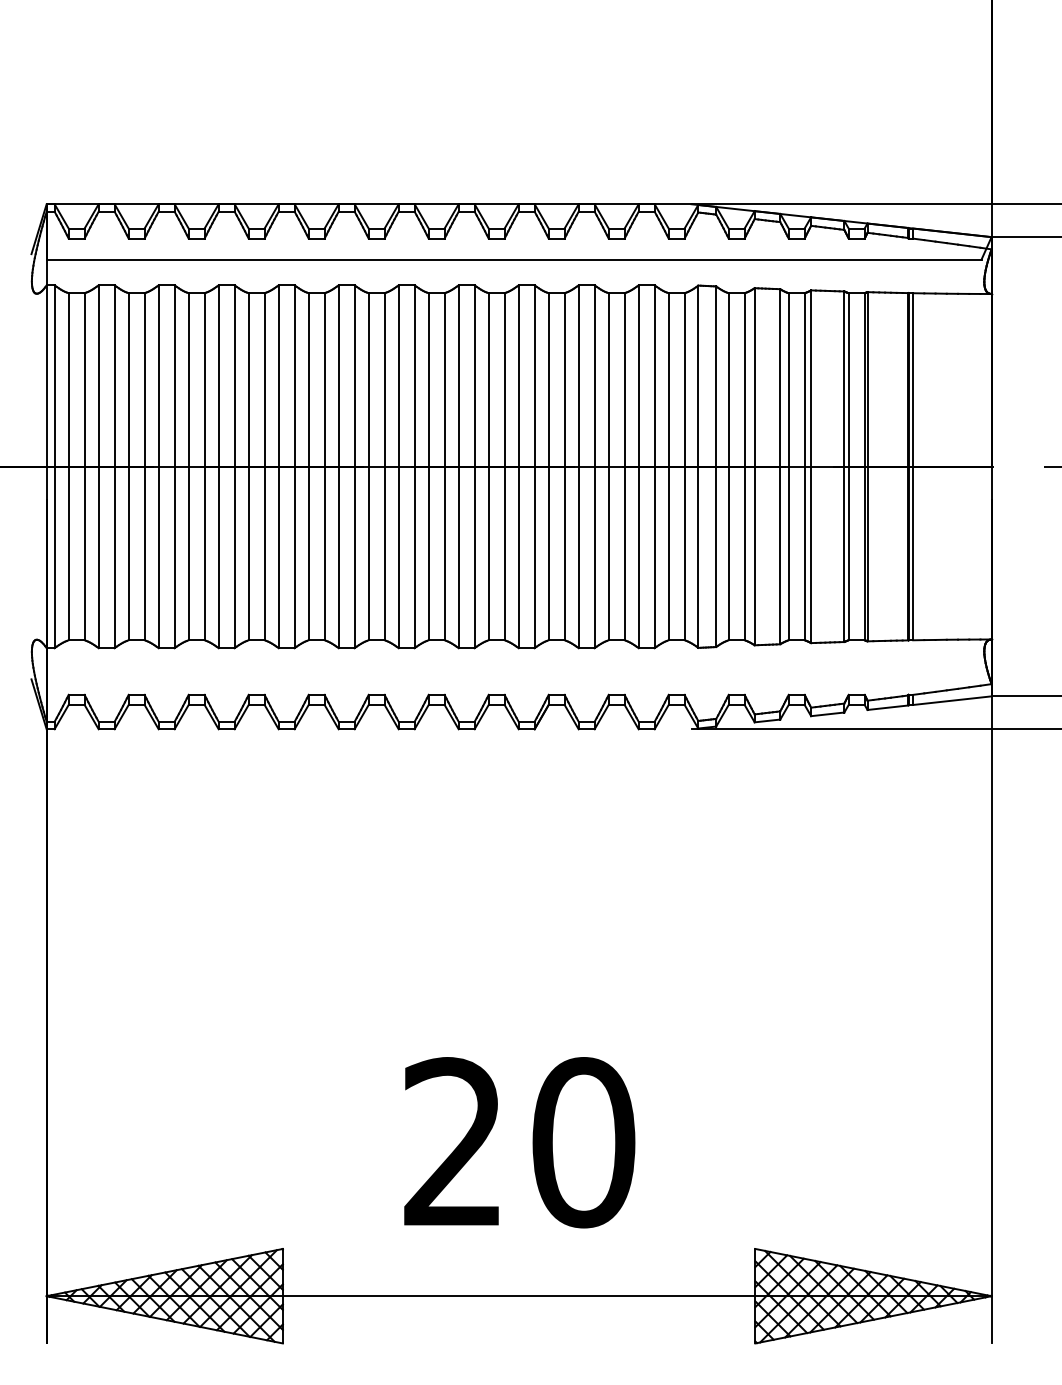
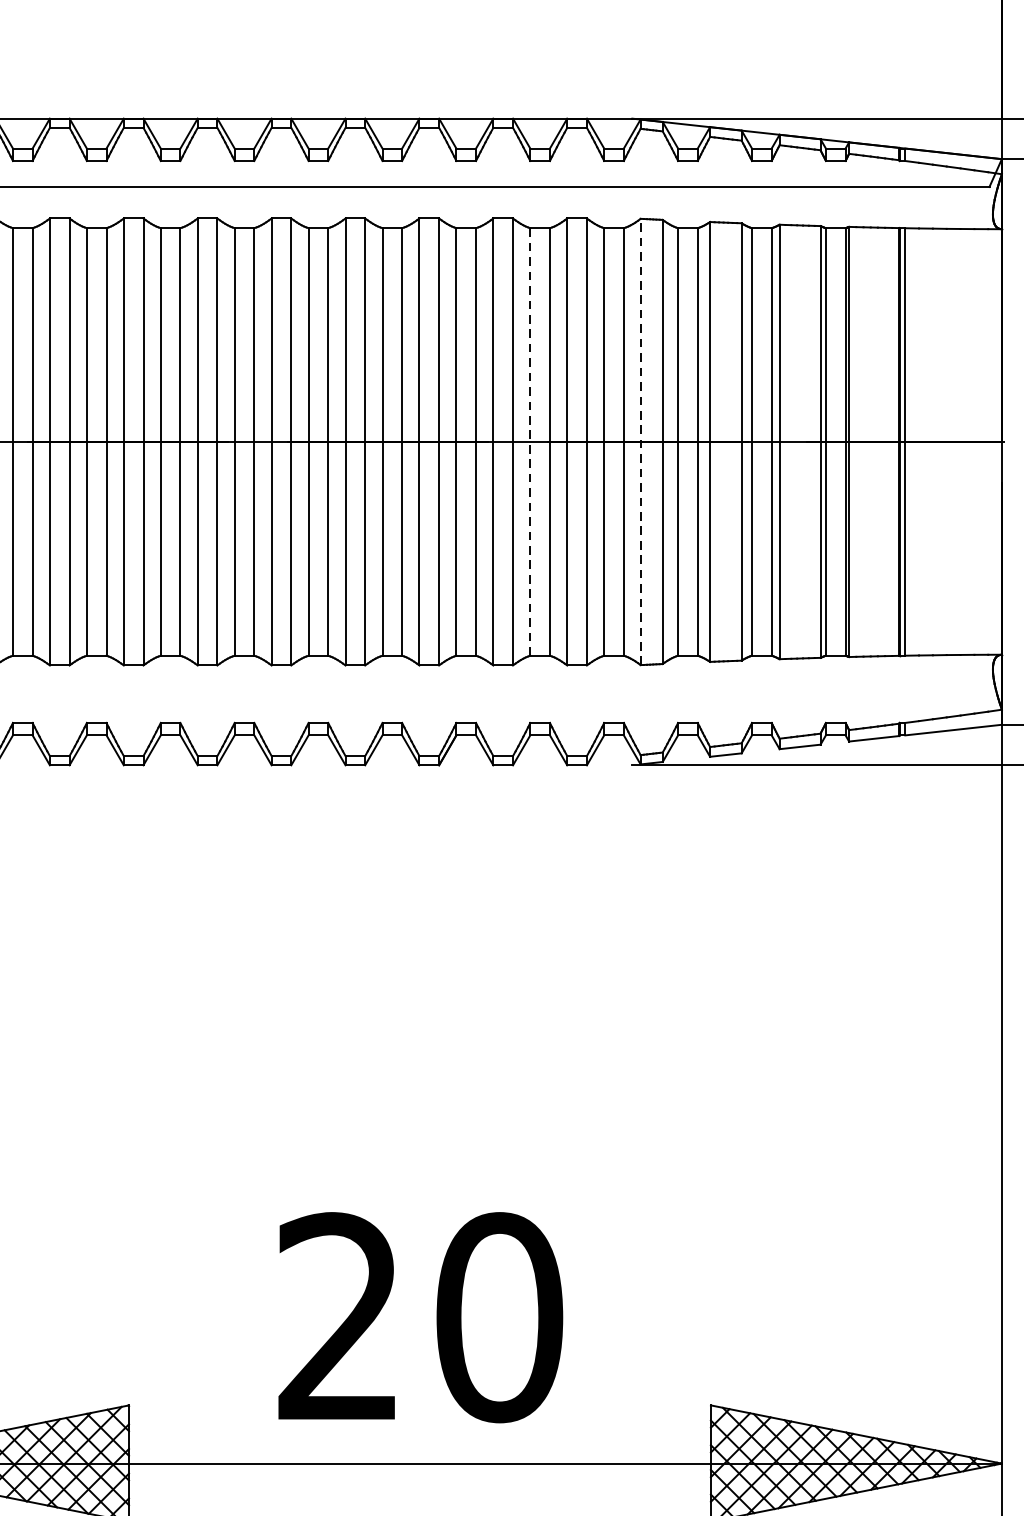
line: (608, 466) -> (530, 441), solid -> dashed
line: (698, 466) -> (640, 441), solid -> dashed
text: (519, 1142) -> (420, 1317), moved

